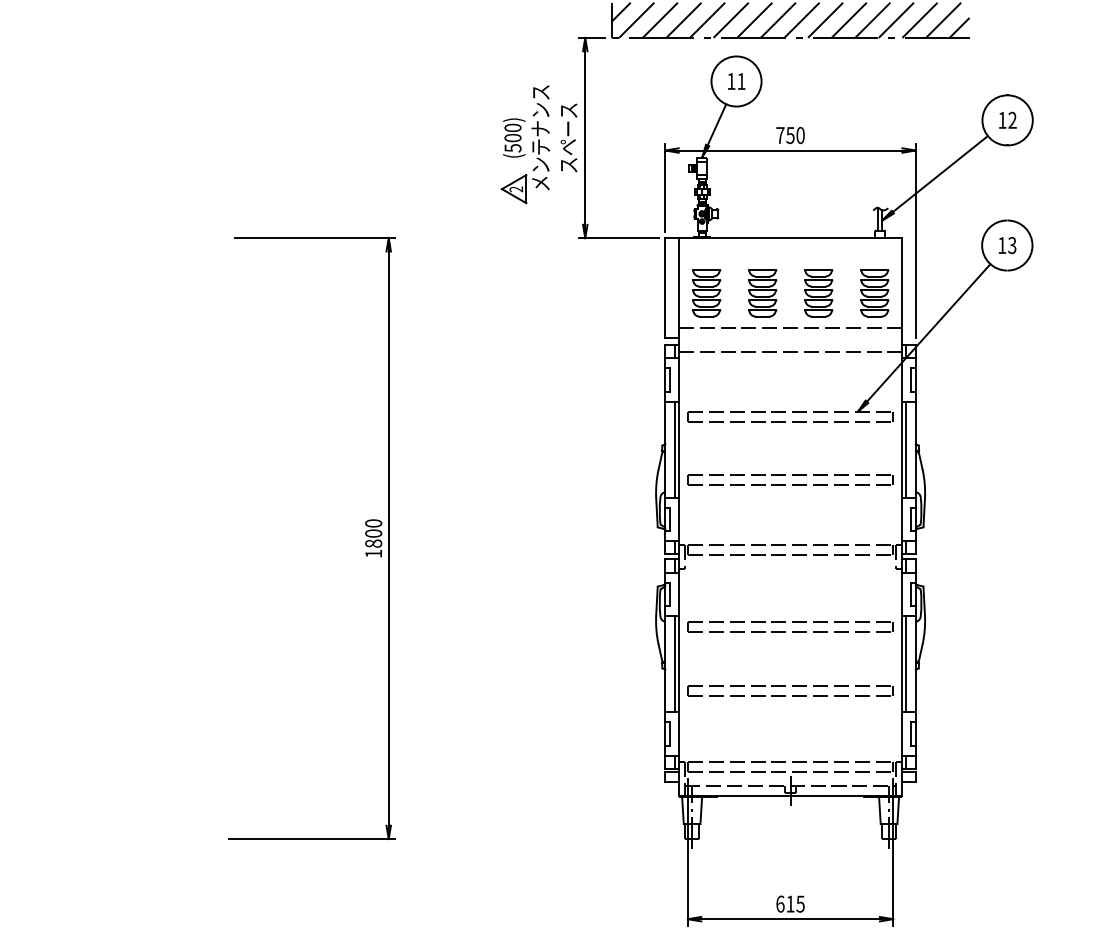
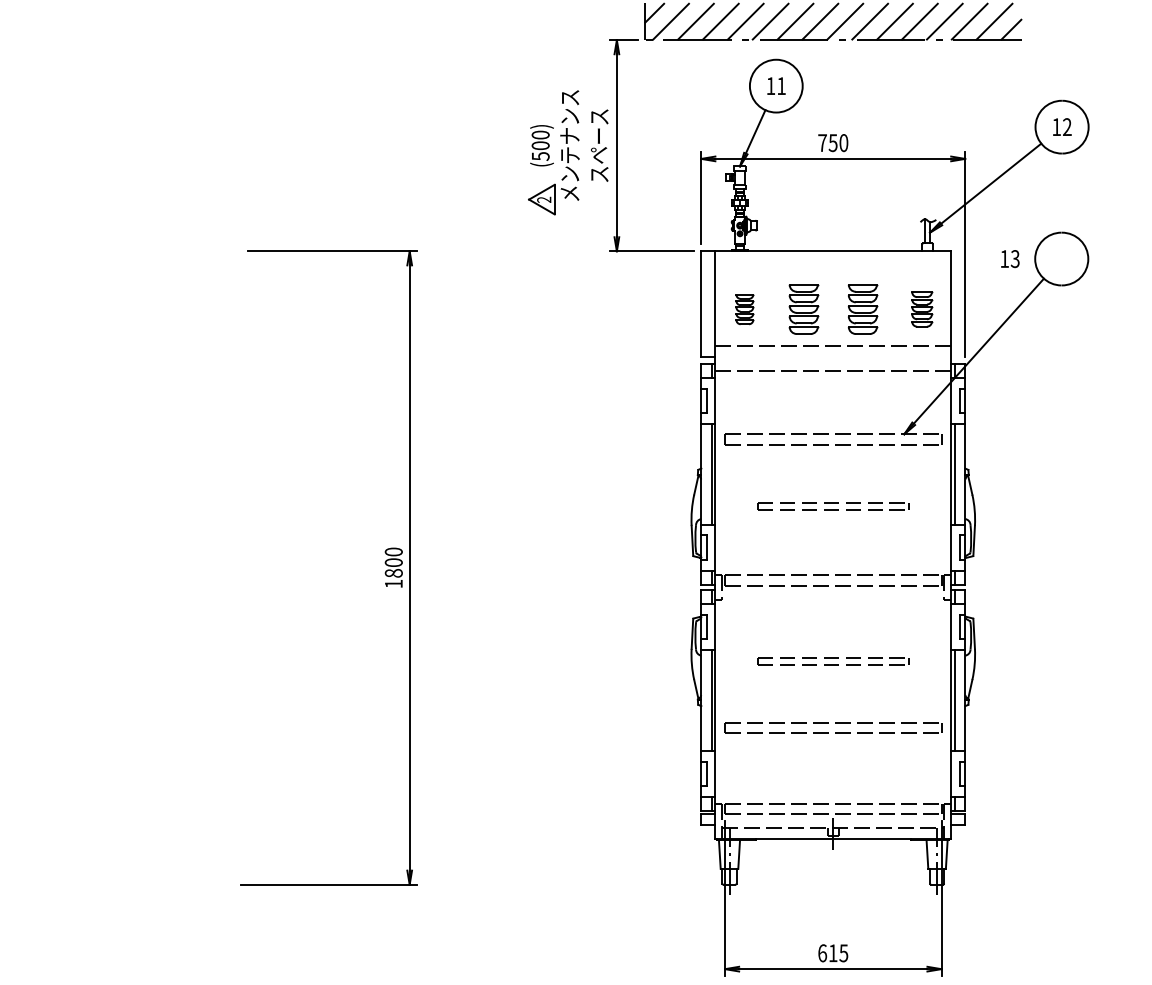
text: (1007, 245) -> (1010, 259), moved
part: (706, 293) -> (744, 309), size x0.6
part: (874, 293) -> (921, 309), size x0.7
part: (790, 479) -> (833, 505), size x0.7
part: (790, 626) -> (833, 660), size x0.7

